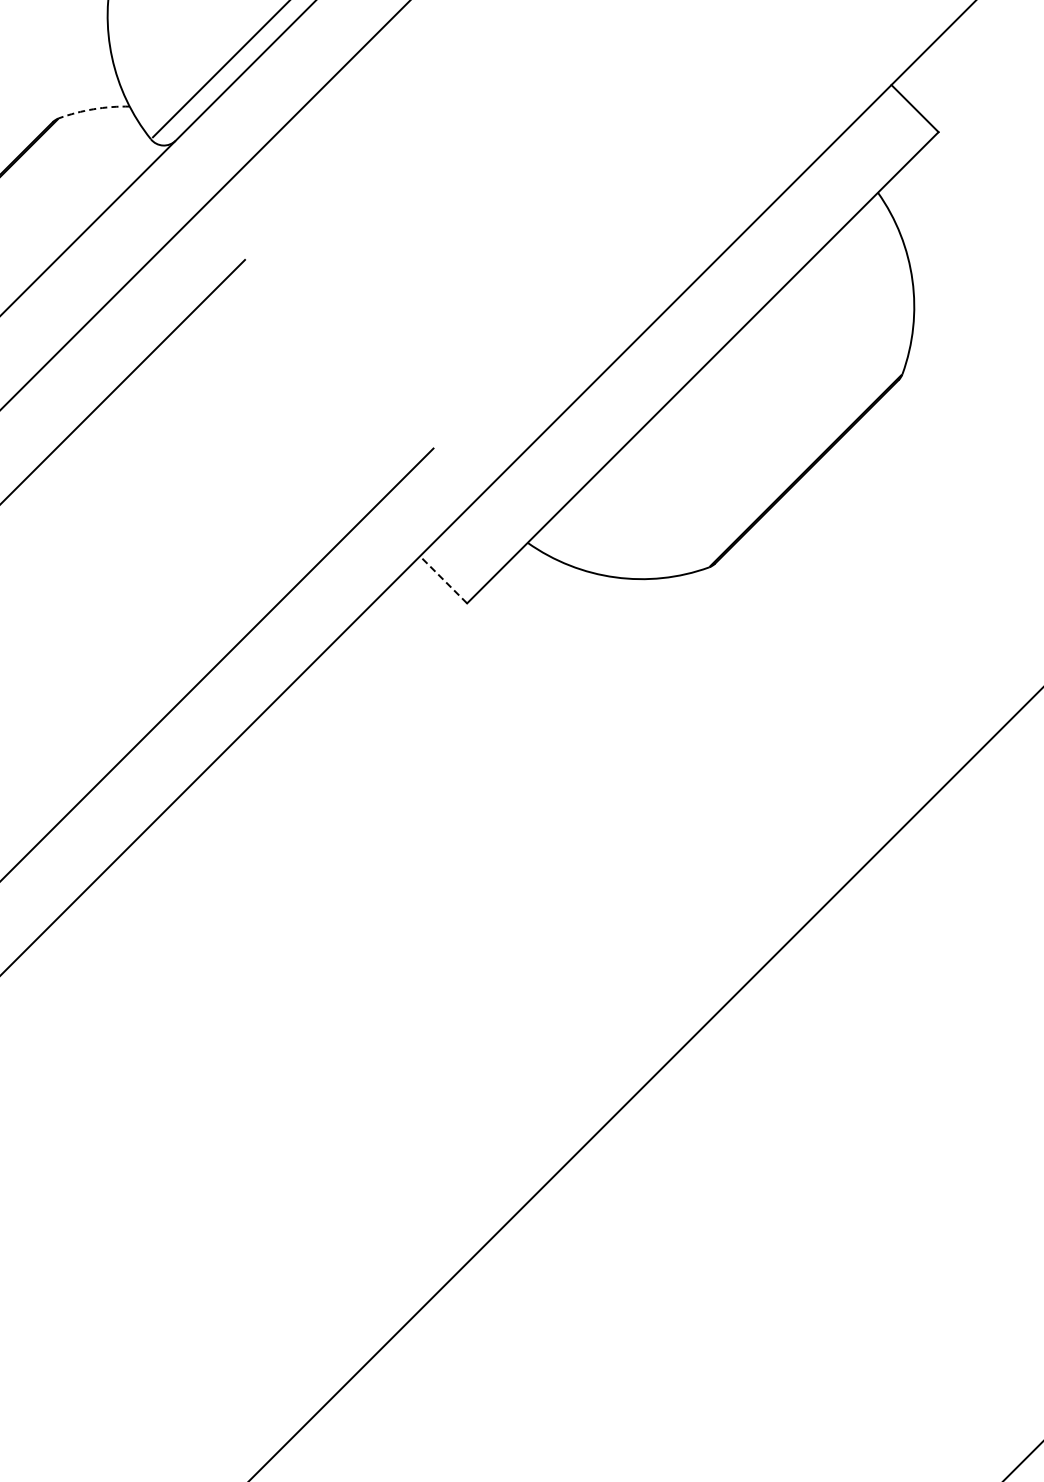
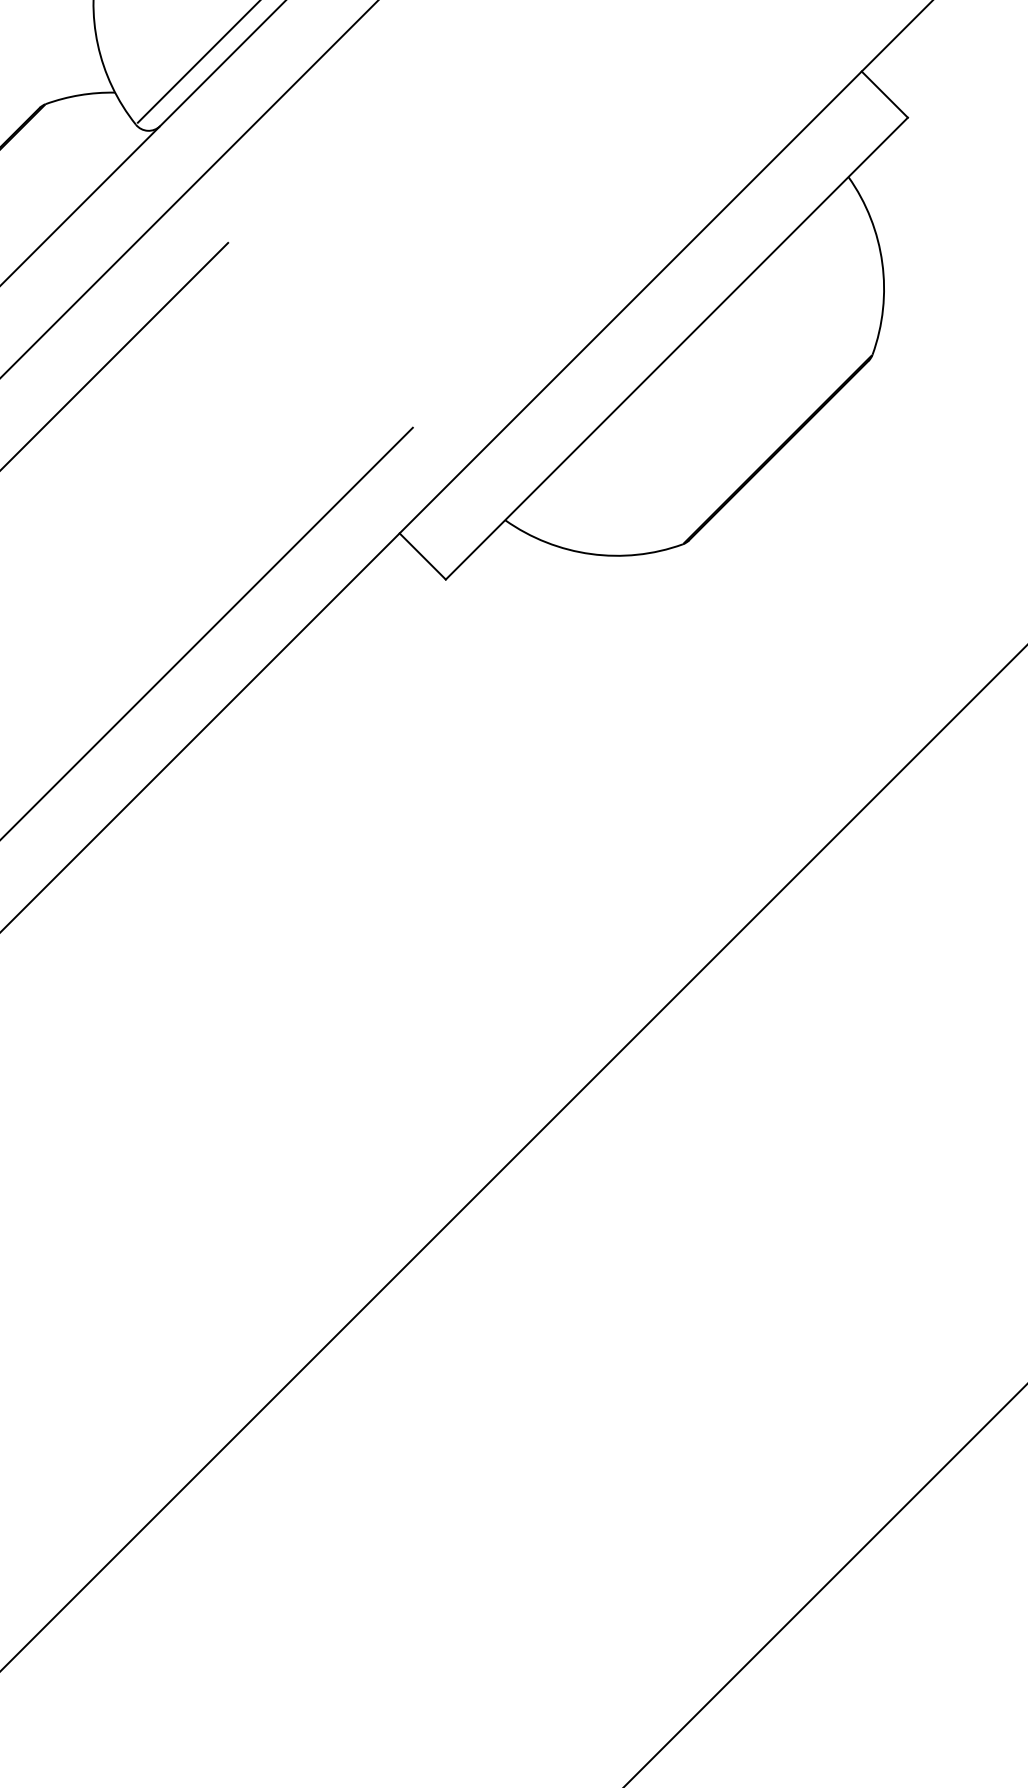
arc: (93, 109) -> (79, 95), dashed -> solid
line: (443, 579) -> (422, 556), dashed -> solid

